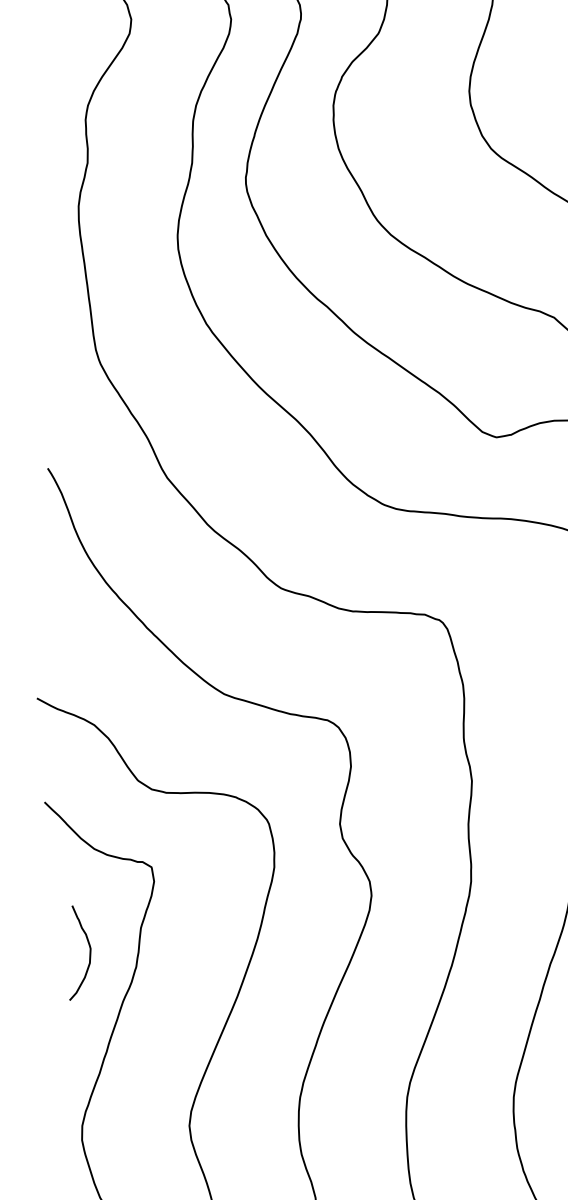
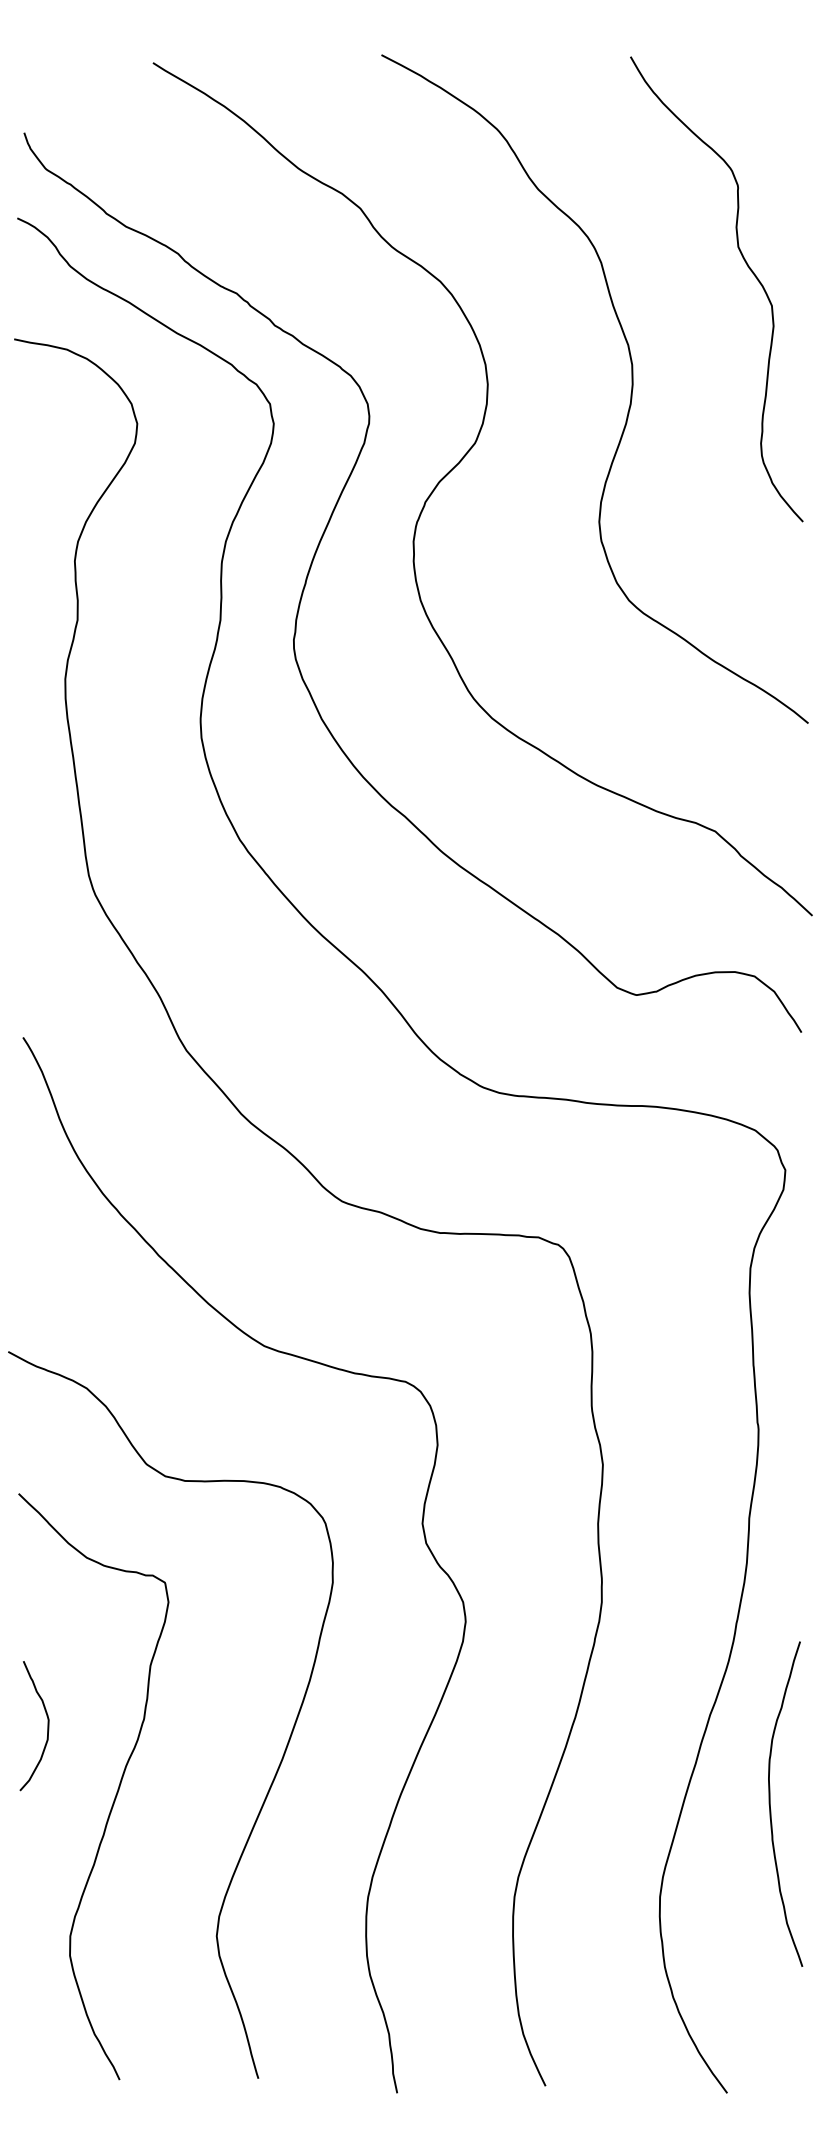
curve: (89, 953) -> (47, 1726), moved

